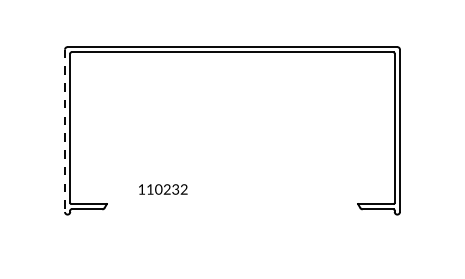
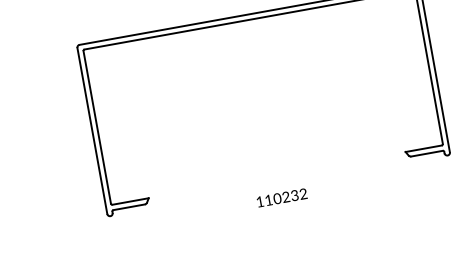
line: (65, 131) -> (92, 131), dashed -> solid
text: (163, 189) -> (282, 197), moved

